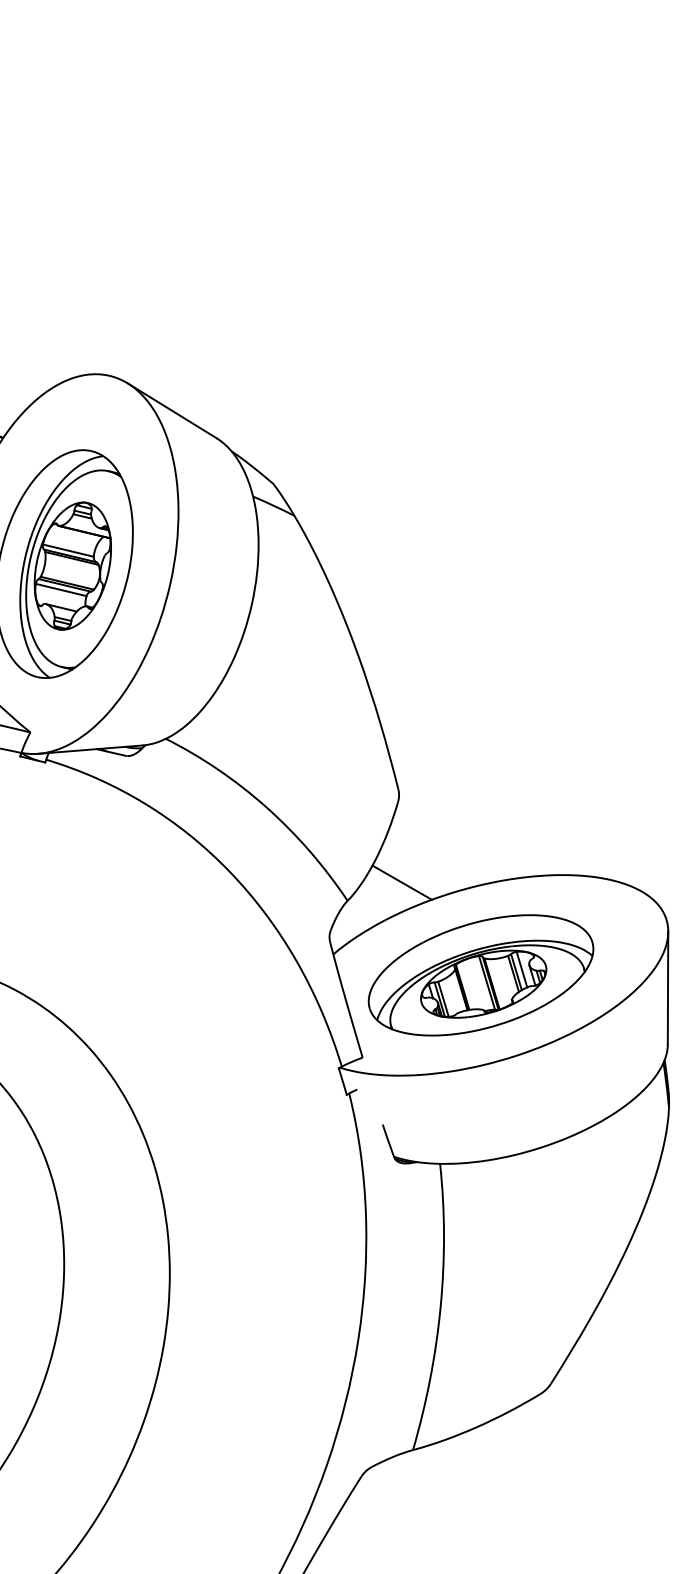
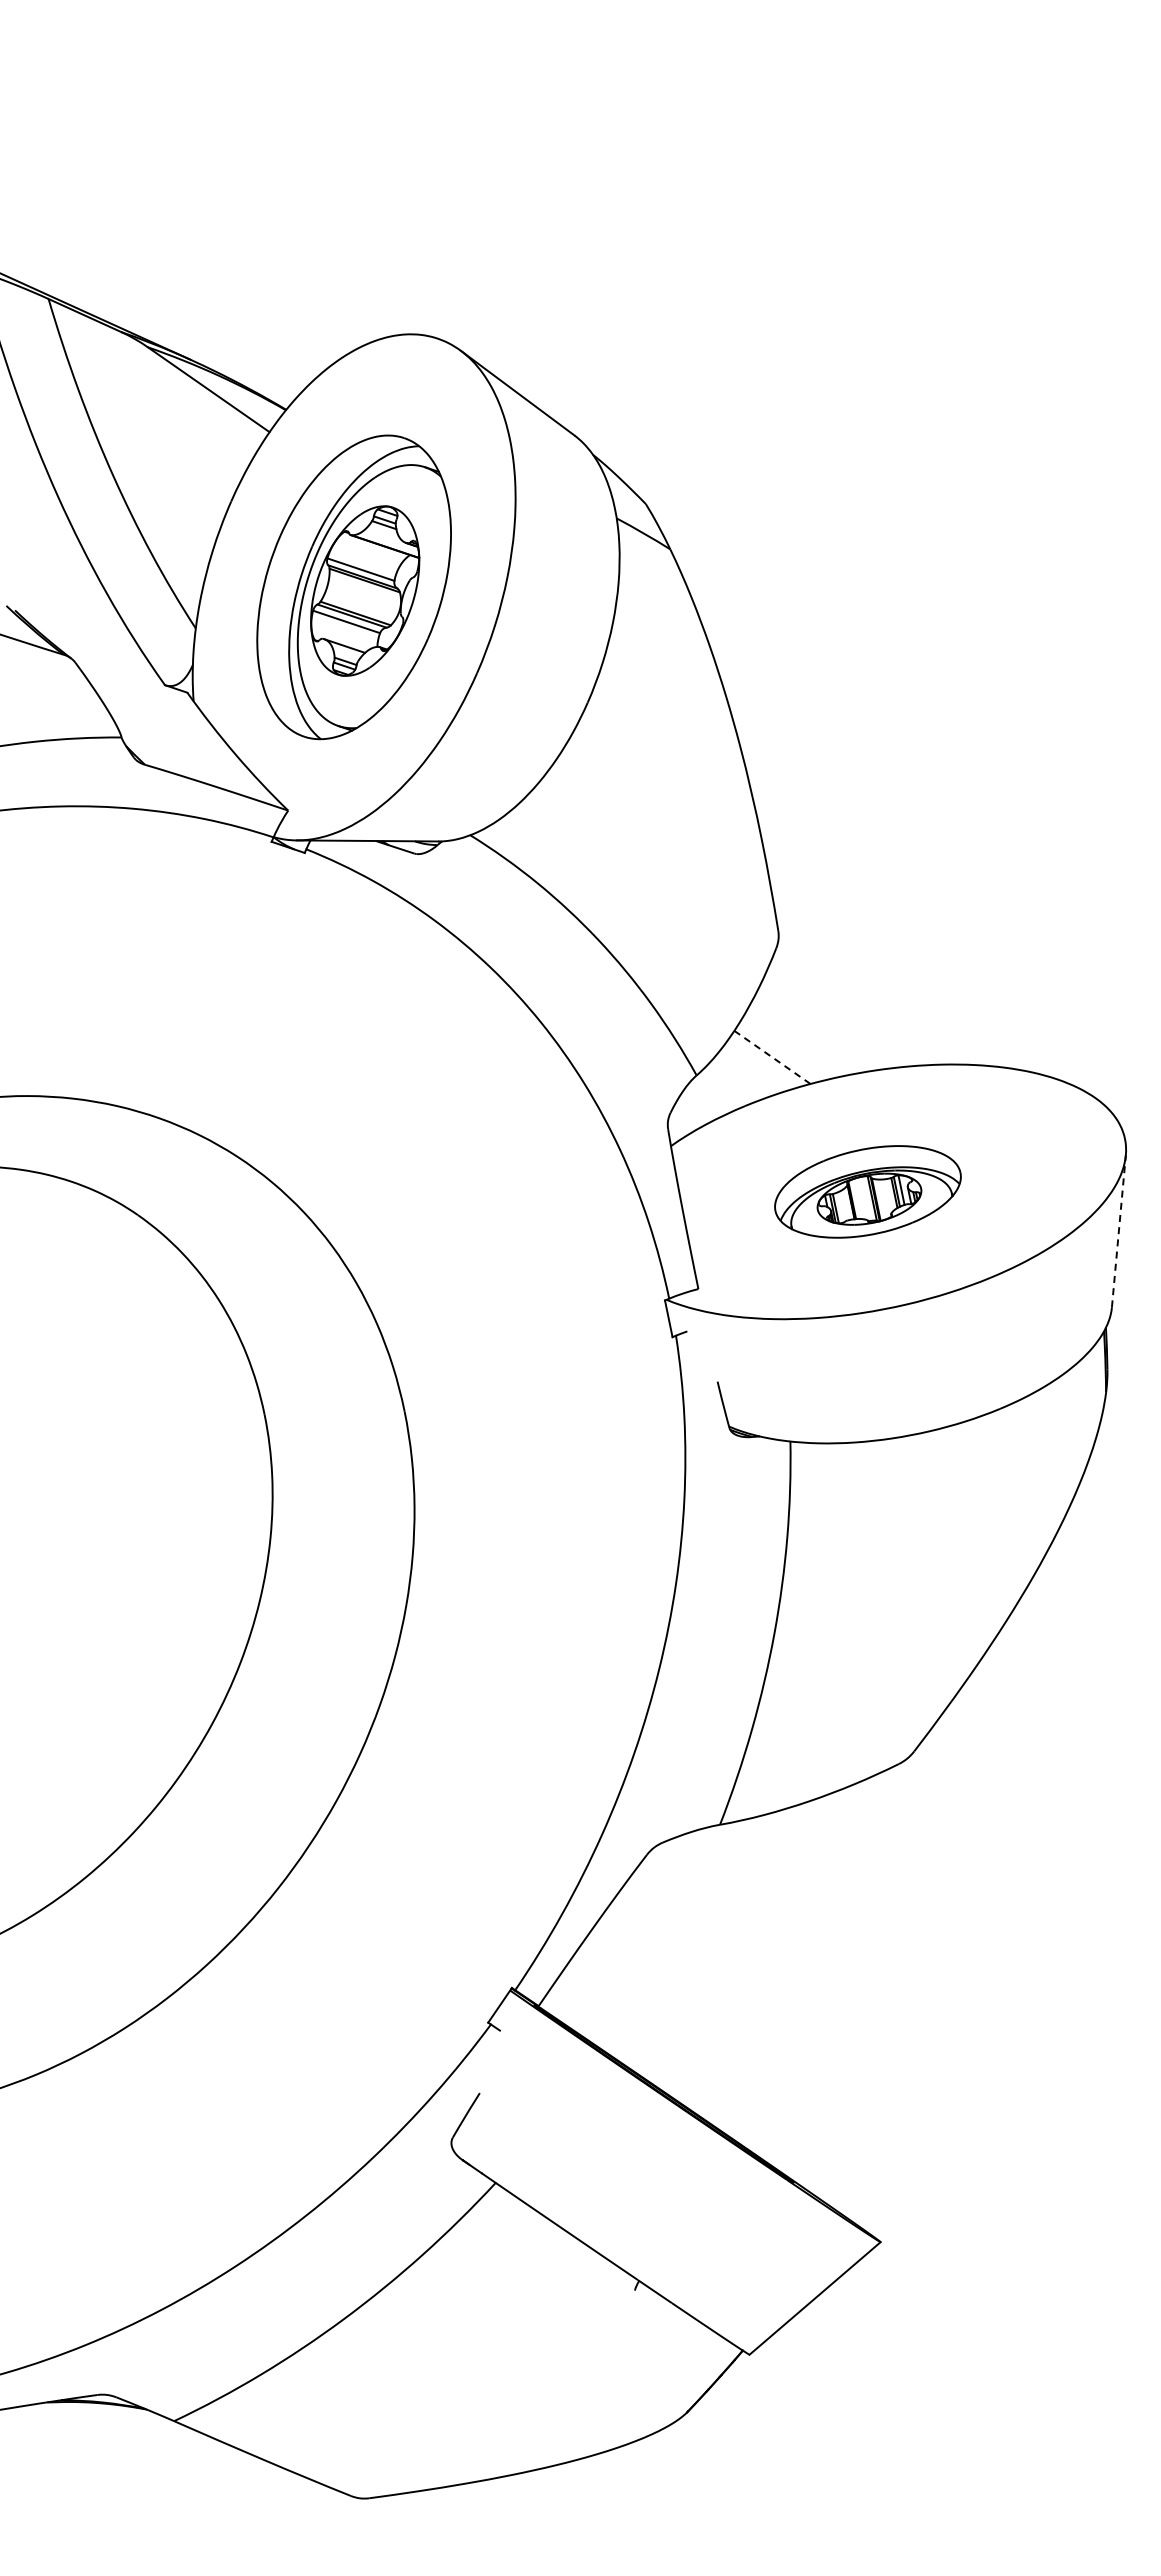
line: (402, 882) -> (772, 1057), solid -> dashed
part: (480, 975) -> (867, 1191), size x0.6
line: (667, 987) -> (1118, 1230), solid -> dashed

